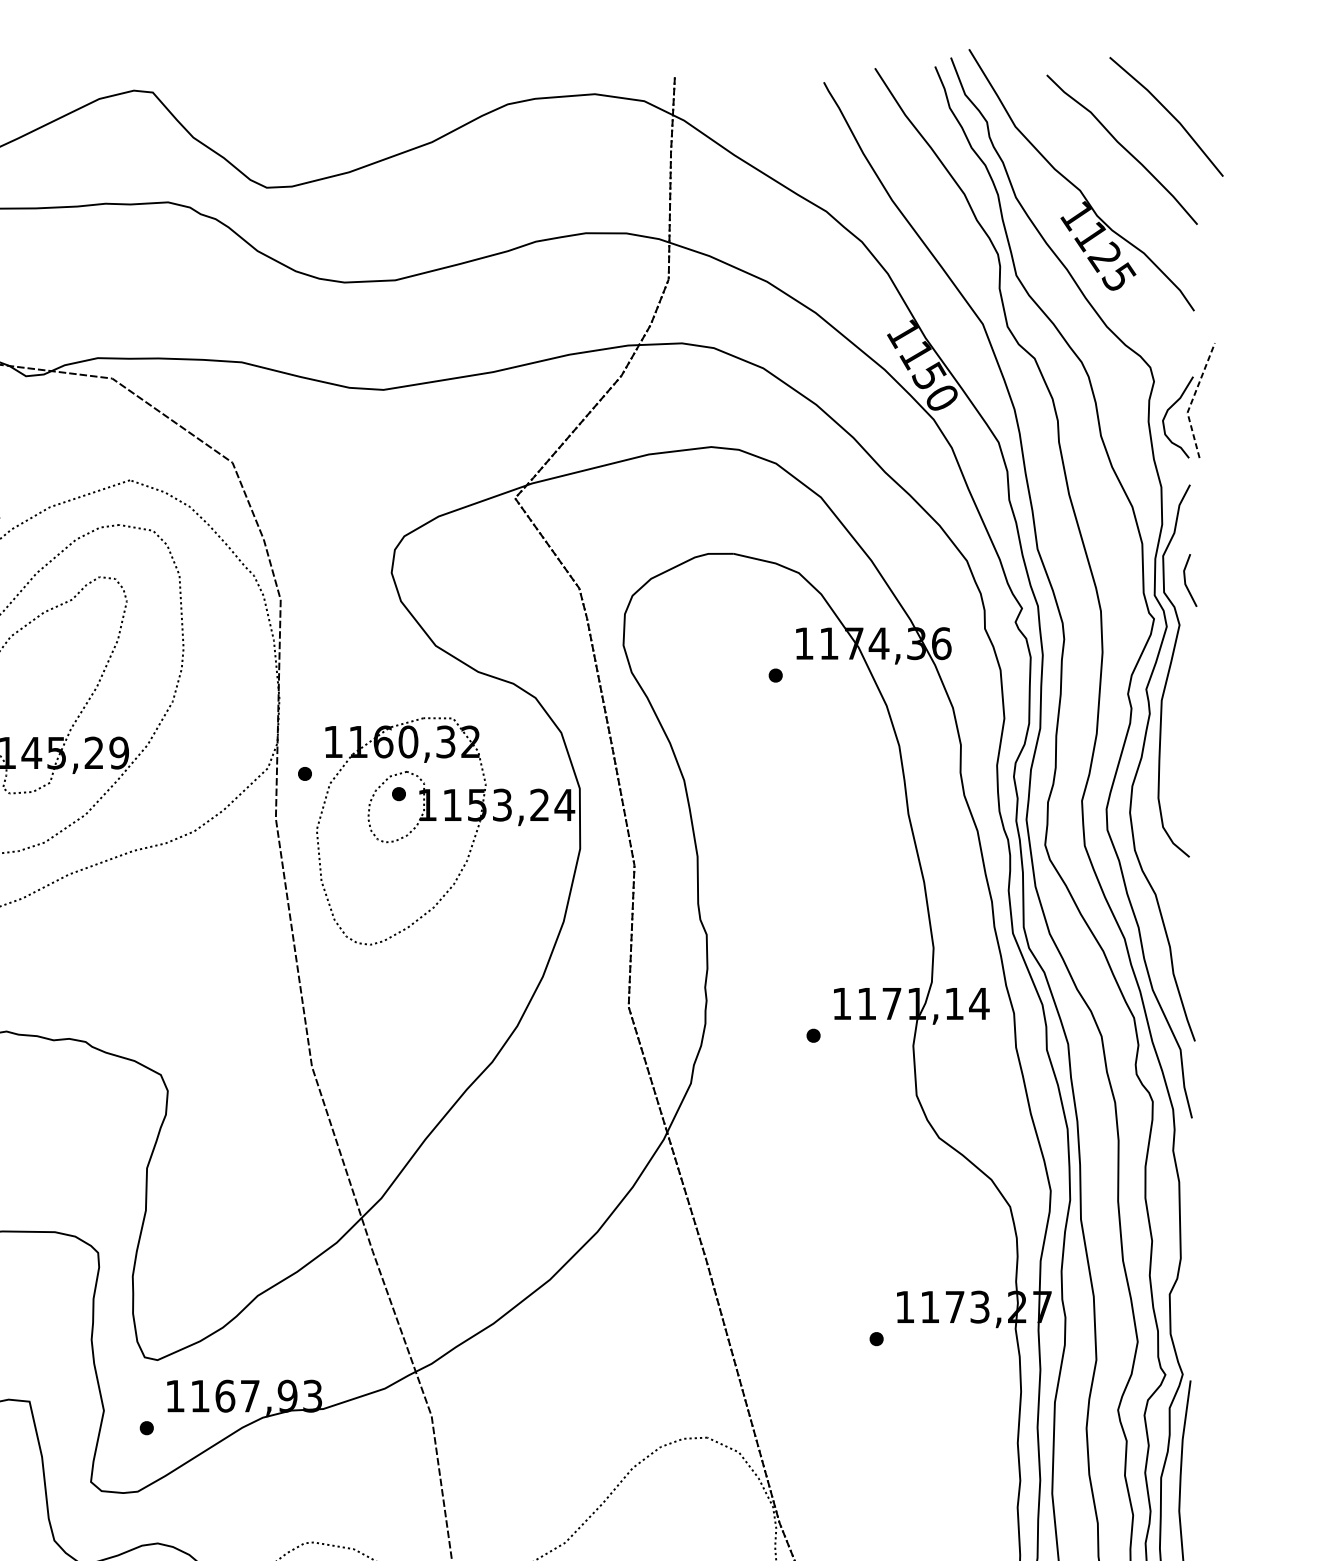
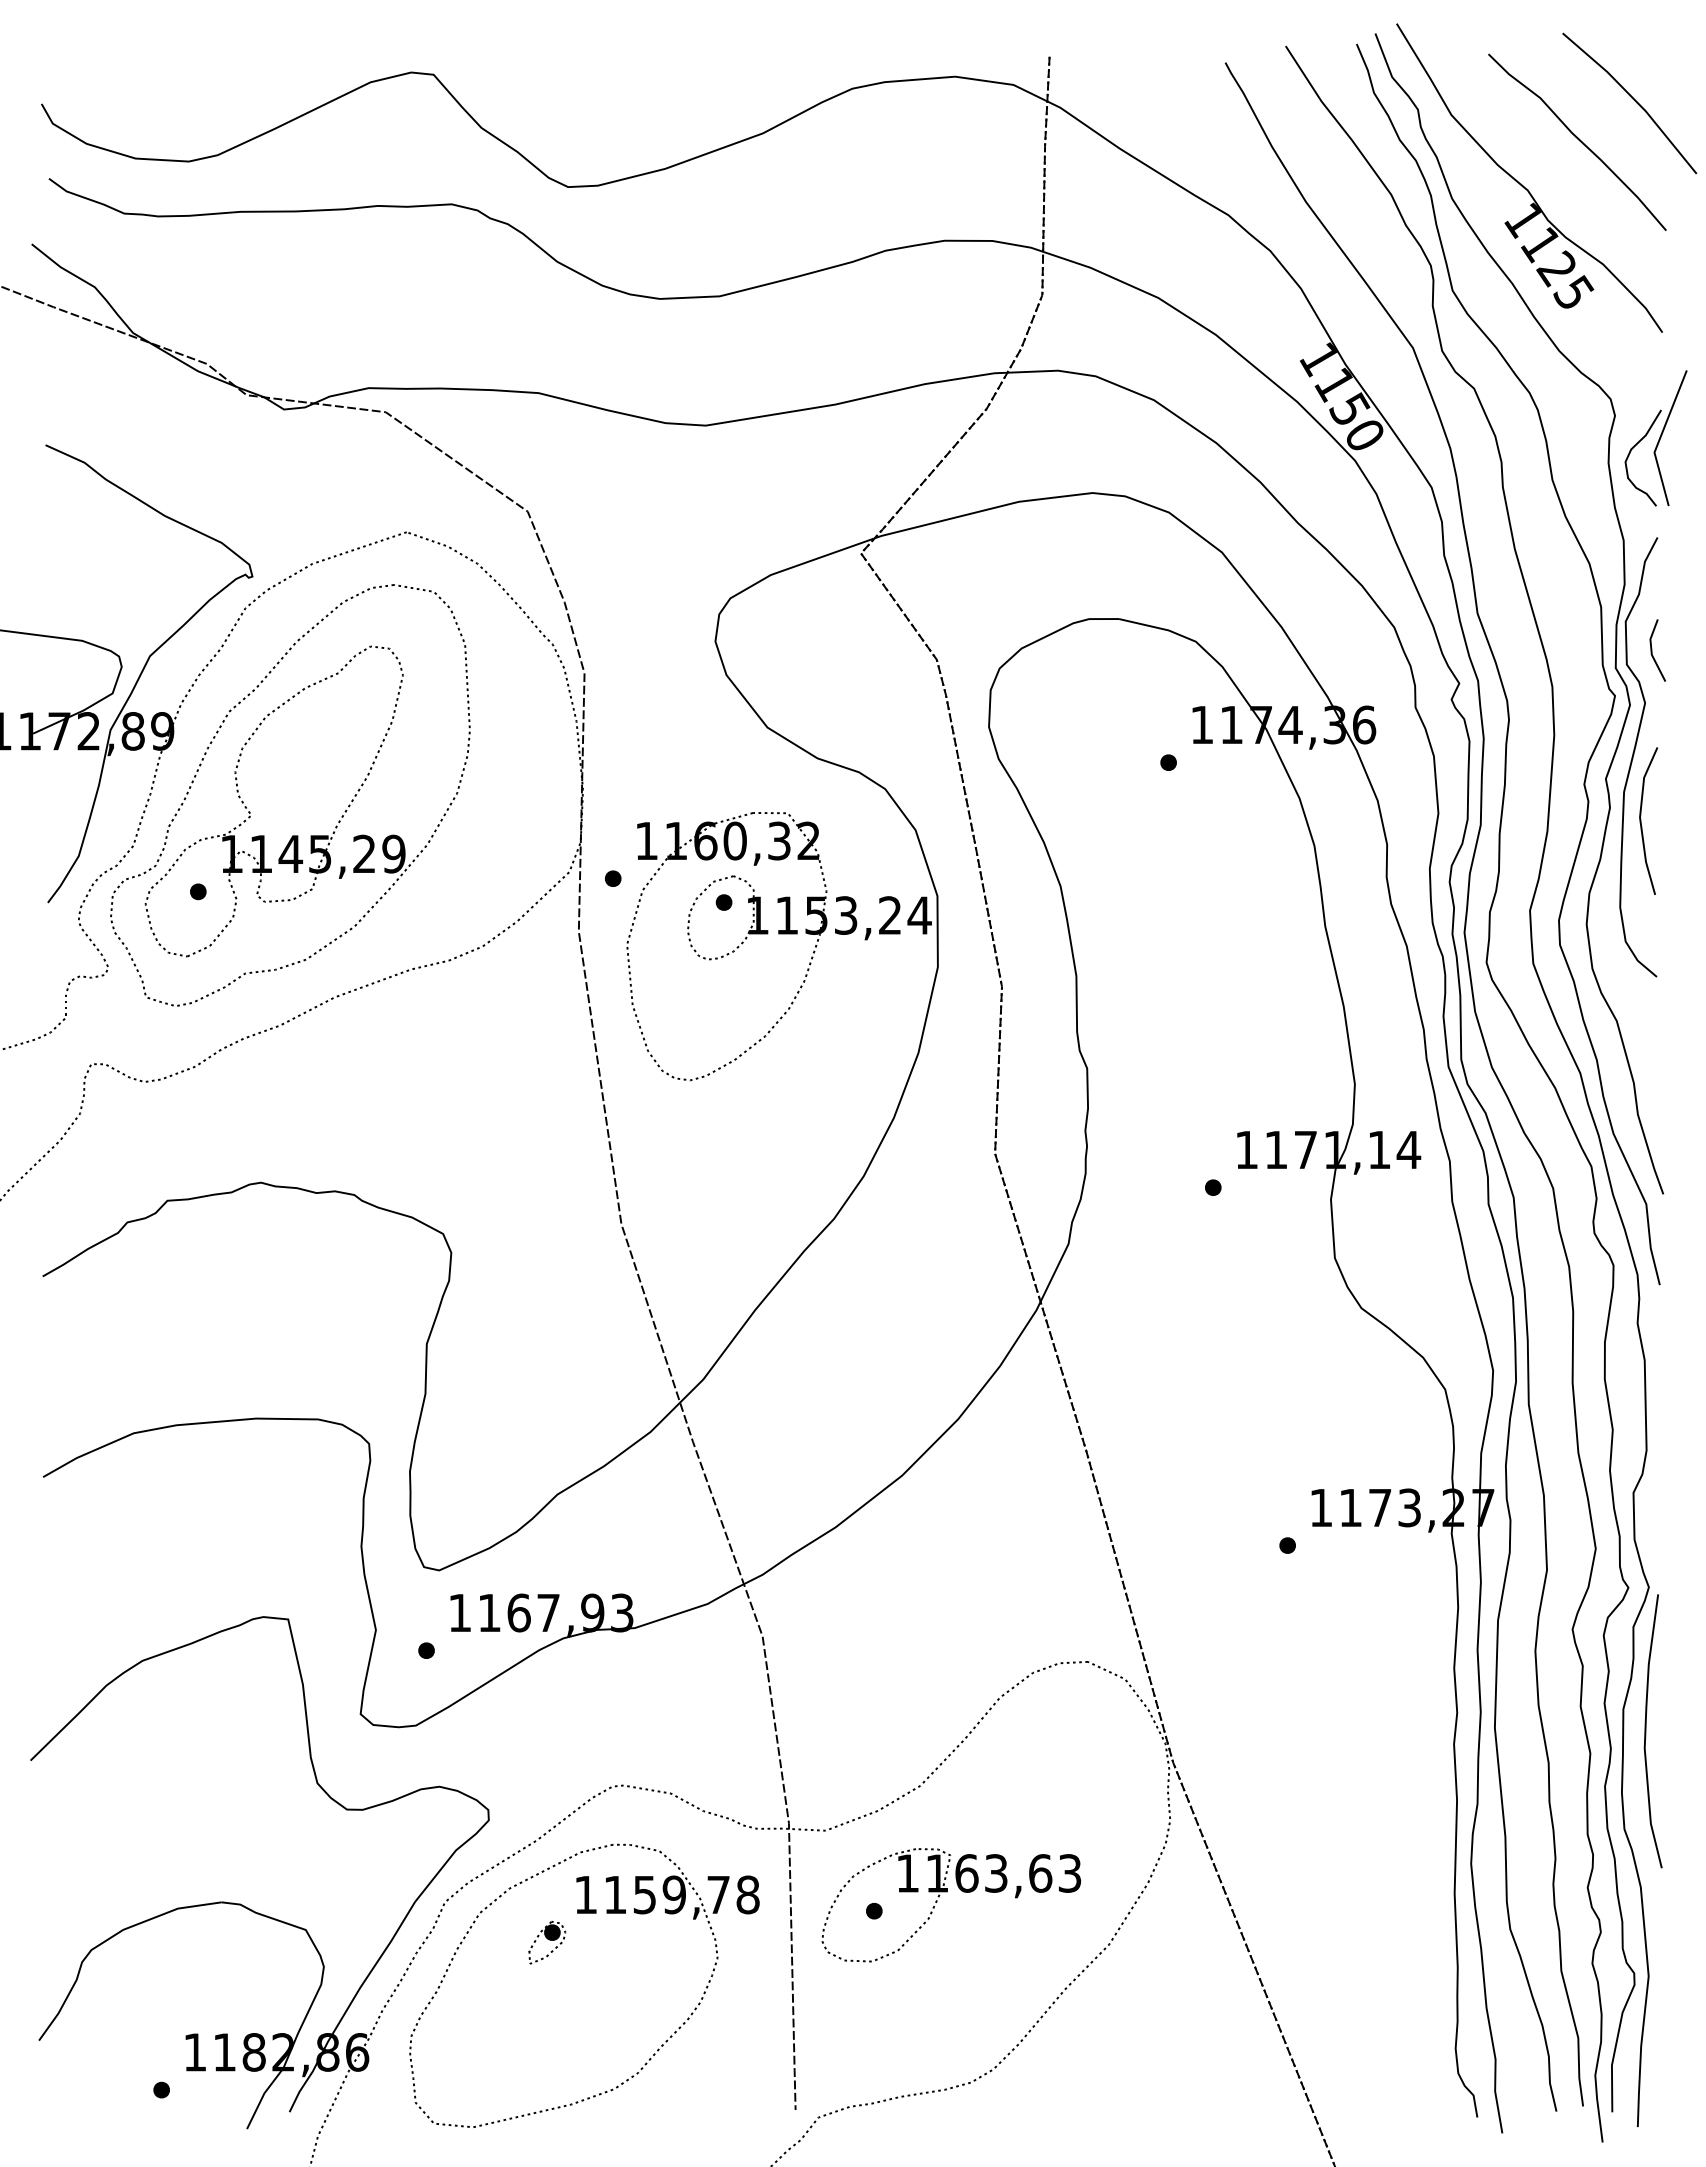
line: (1192, 399) -> (1660, 437), dashed -> solid
line: (1176, 724) -> (1641, 820), added

